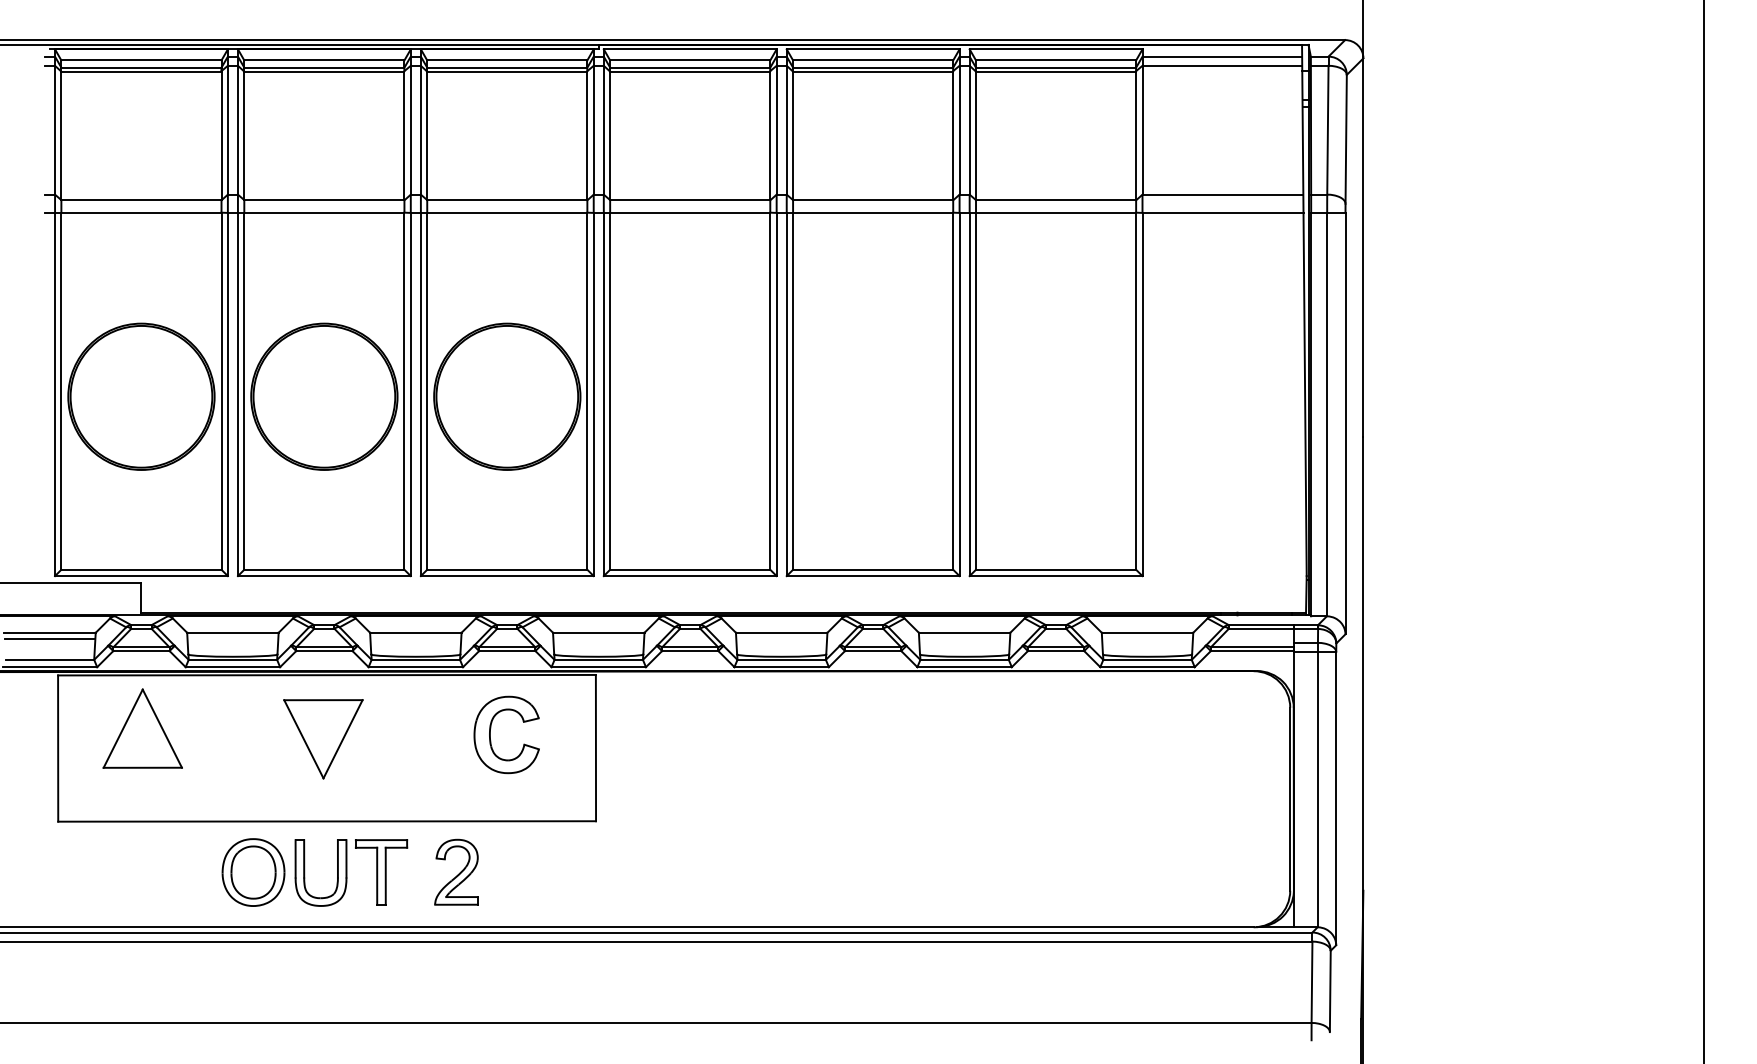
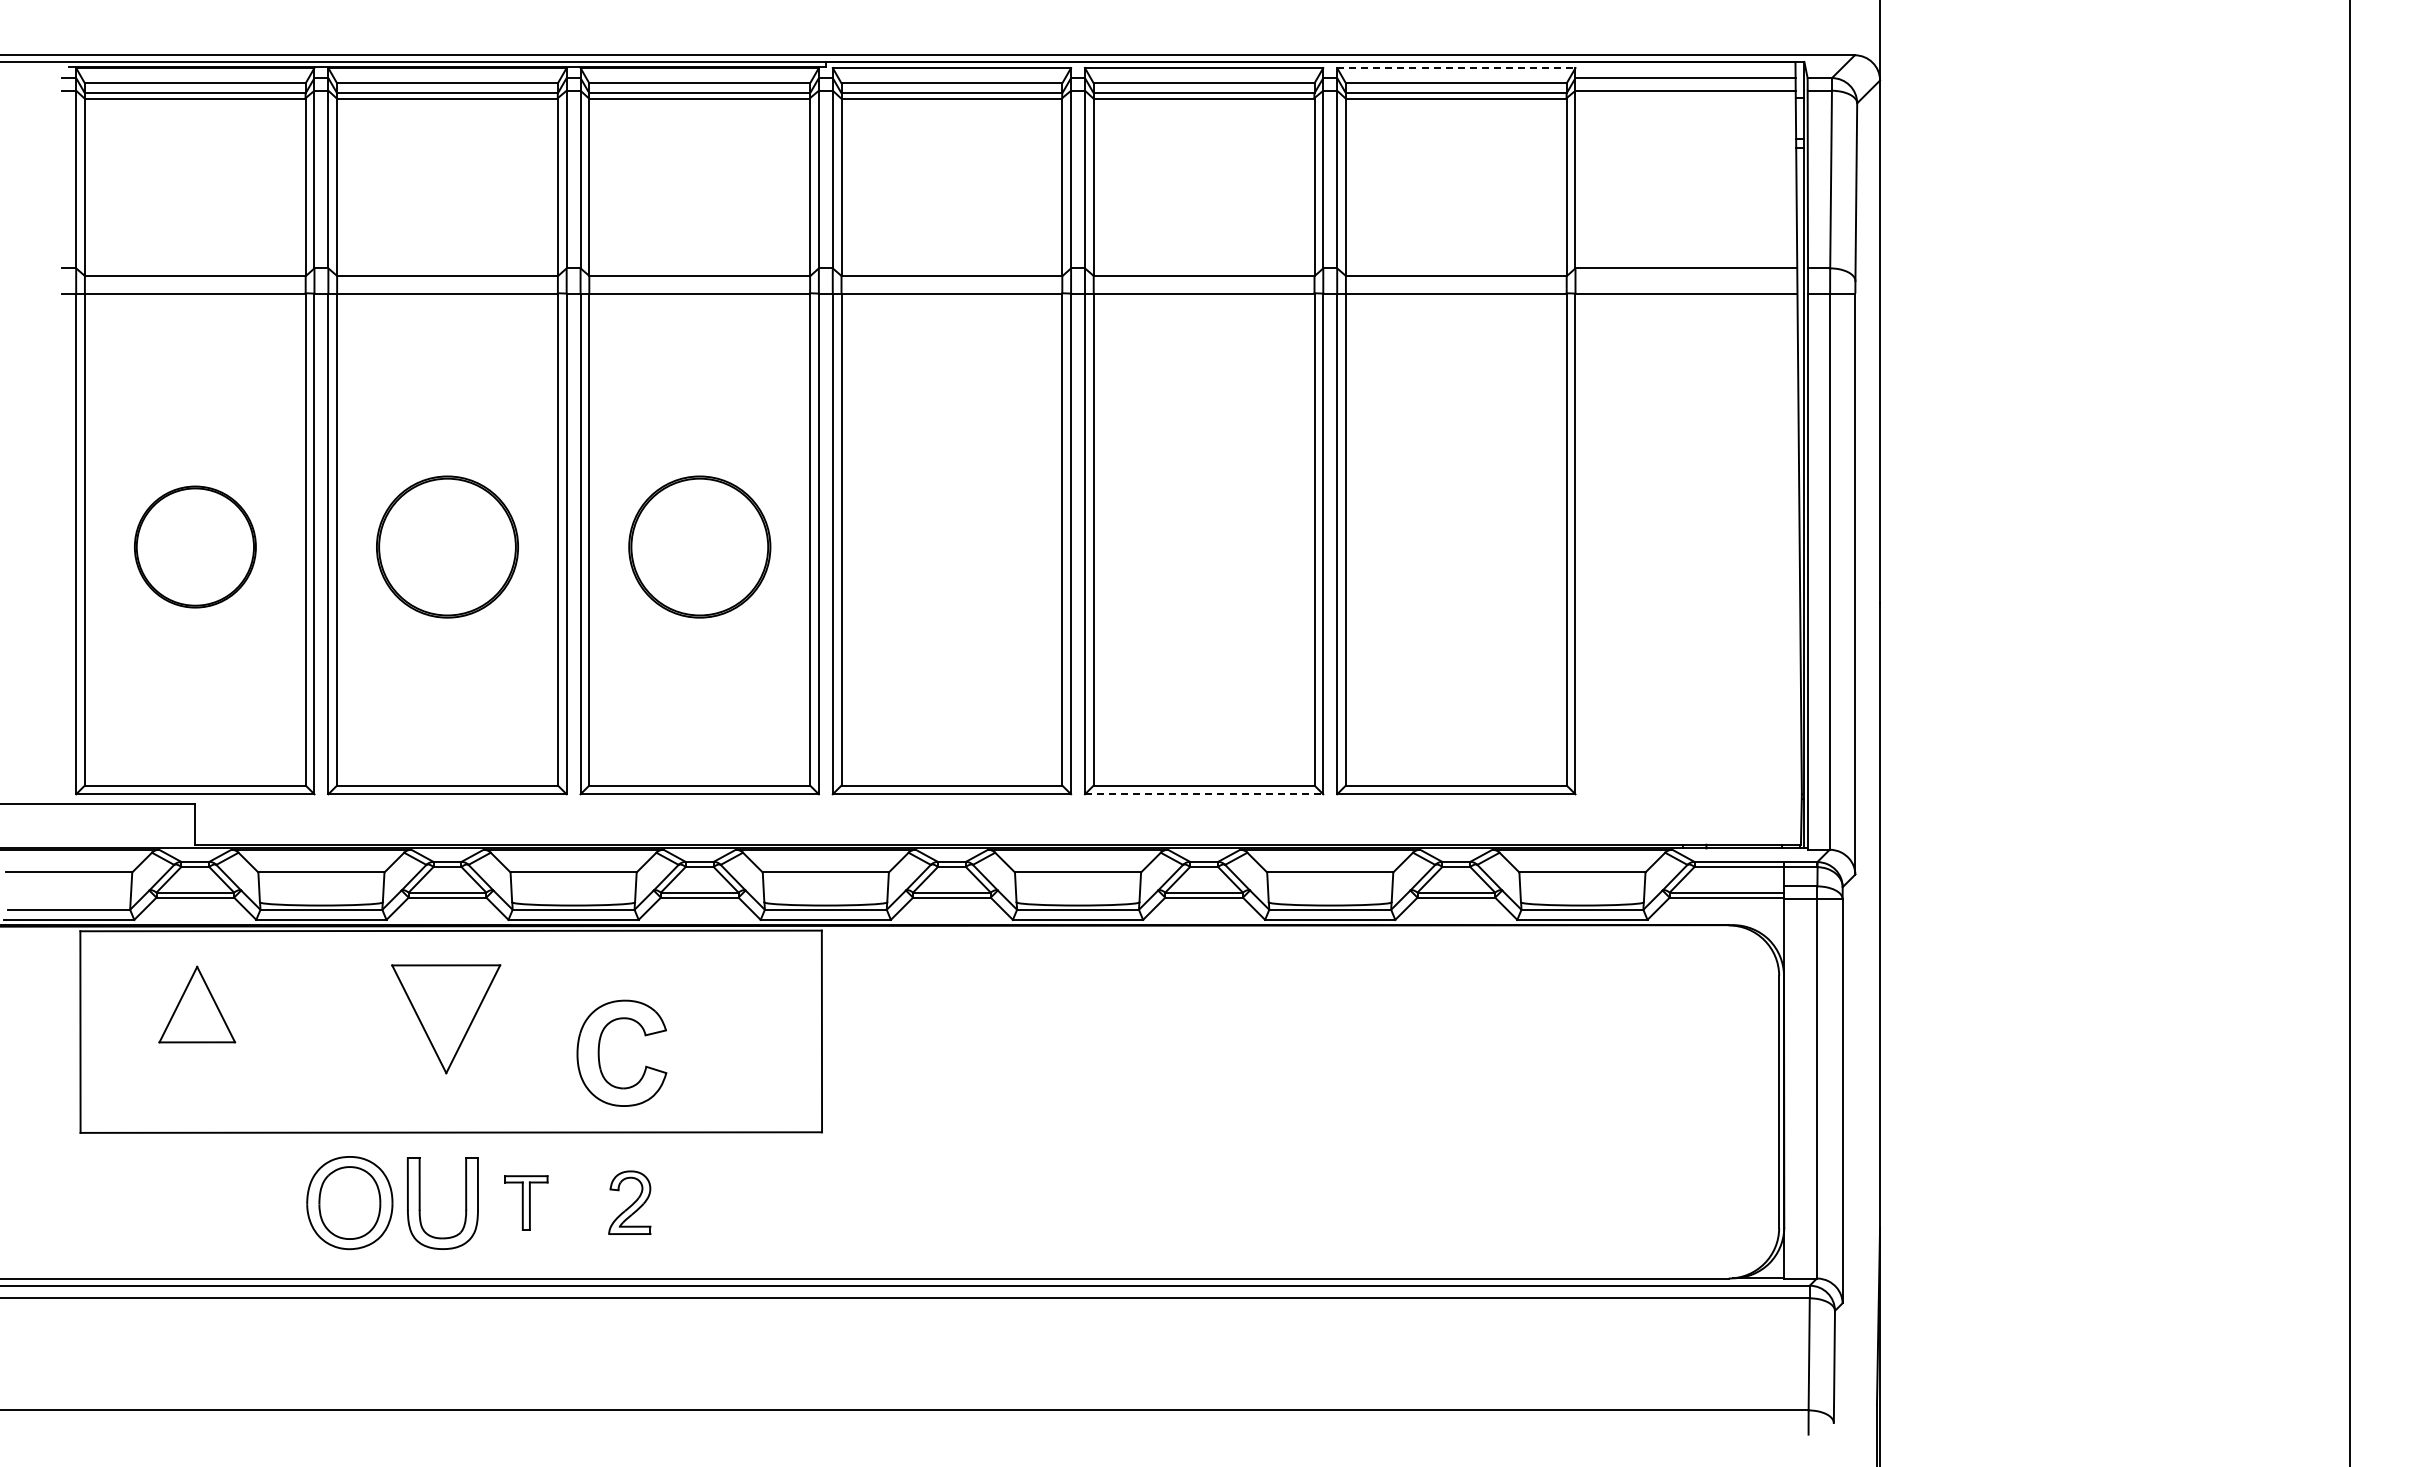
line: (1056, 49) -> (1456, 68), solid -> dashed
part: (141, 396) -> (195, 546), size x0.6
part: (324, 396) -> (447, 546), size x0.7
part: (507, 396) -> (699, 546), size x0.7
line: (873, 576) -> (1204, 794), solid -> dashed
line: (49, 639) -> (68, 881), removed
part: (143, 728) -> (197, 1004), size x0.7
part: (490, 734) -> (599, 1052), moved
part: (381, 872) -> (526, 1202), size x0.6
part: (456, 872) -> (629, 1202), size x0.7

